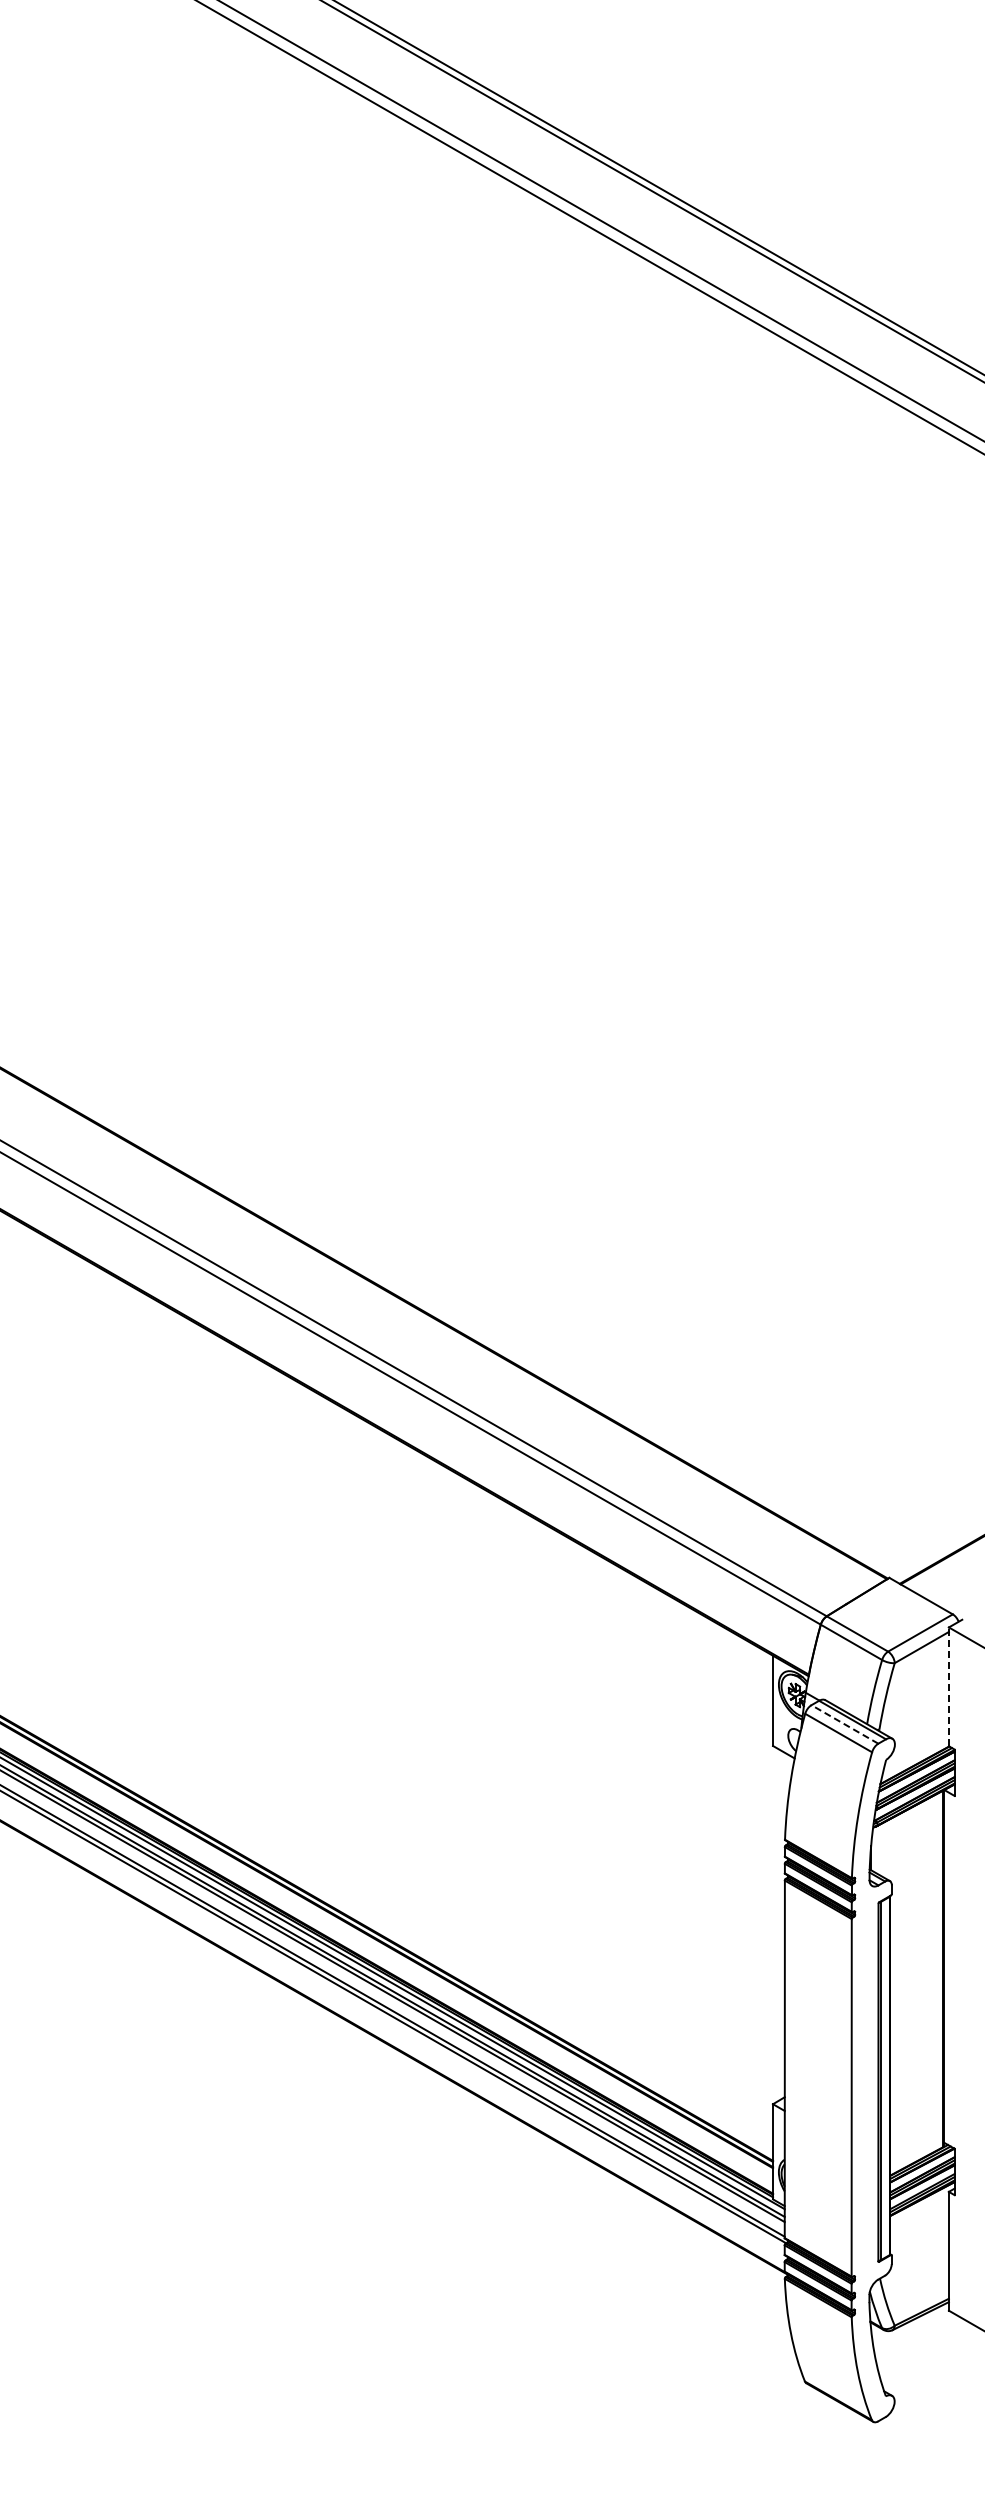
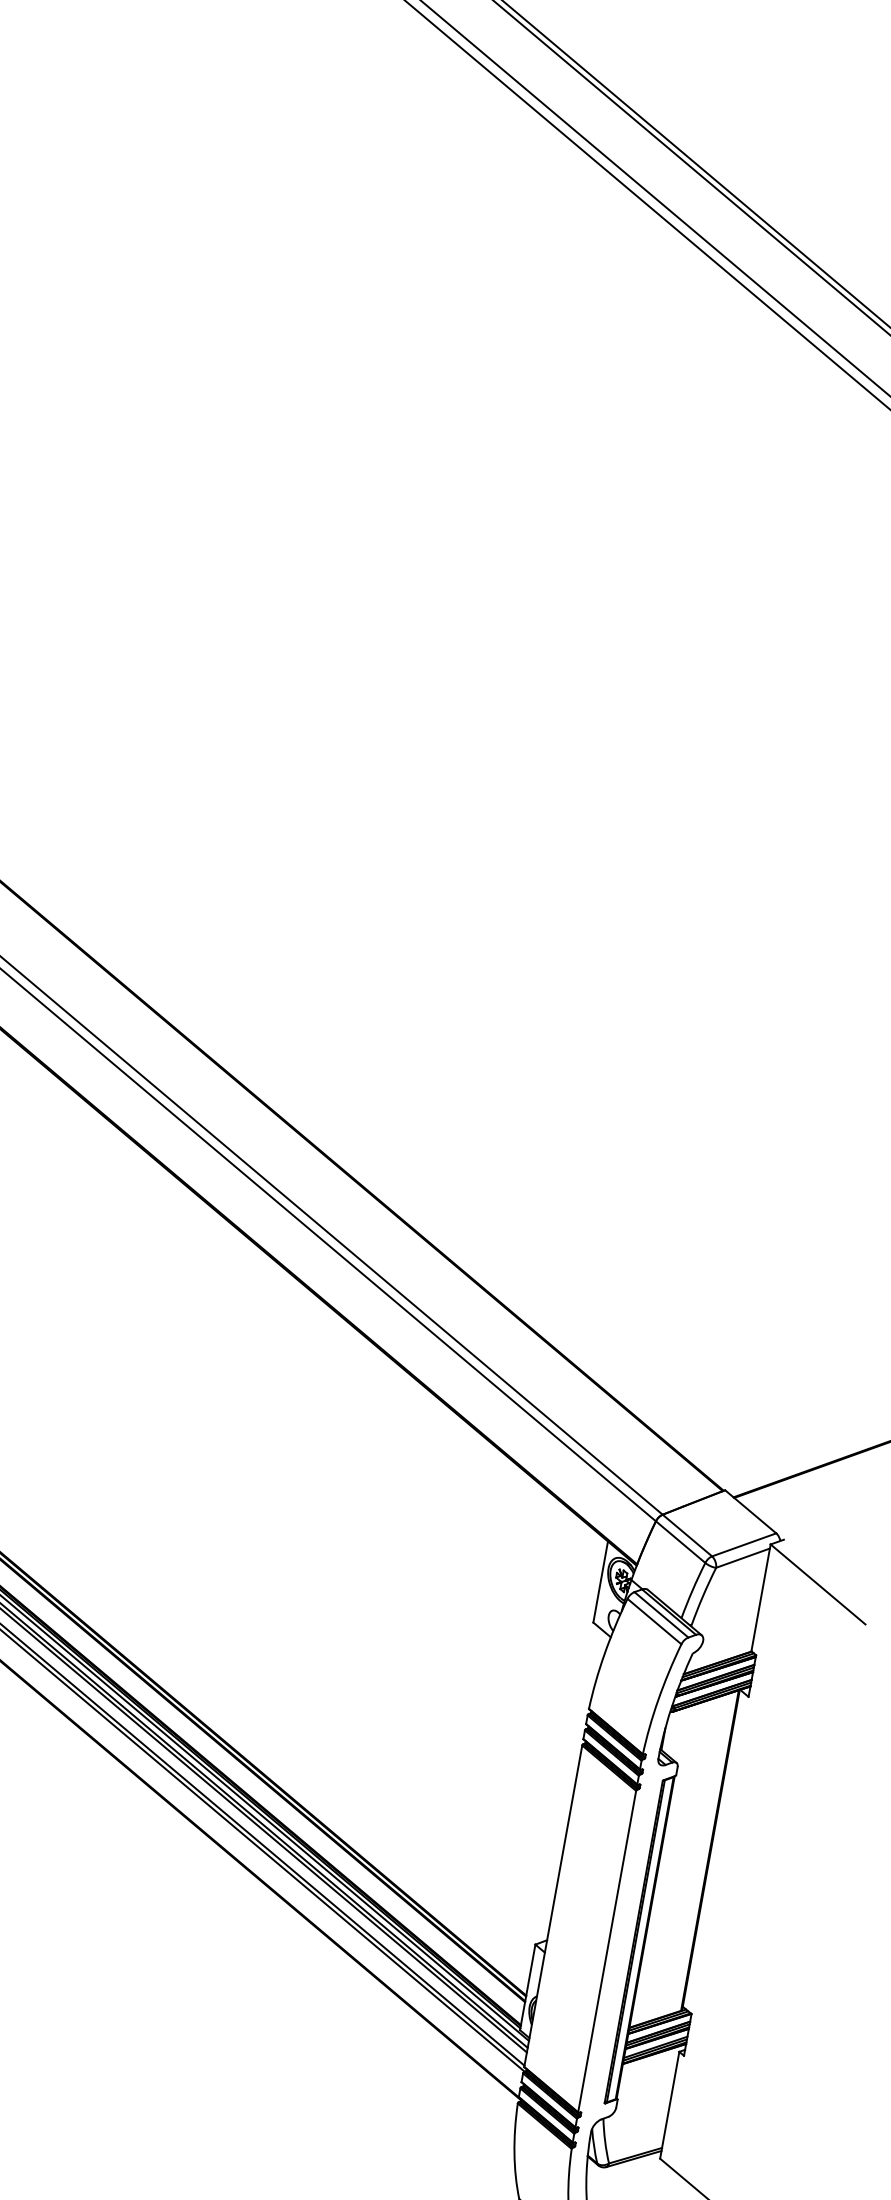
line: (948, 1686) -> (760, 1597), dashed -> solid
line: (844, 1724) -> (661, 1614), dashed -> solid

